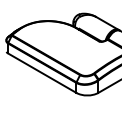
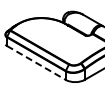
line: (42, 72) -> (36, 62), solid -> dashed

